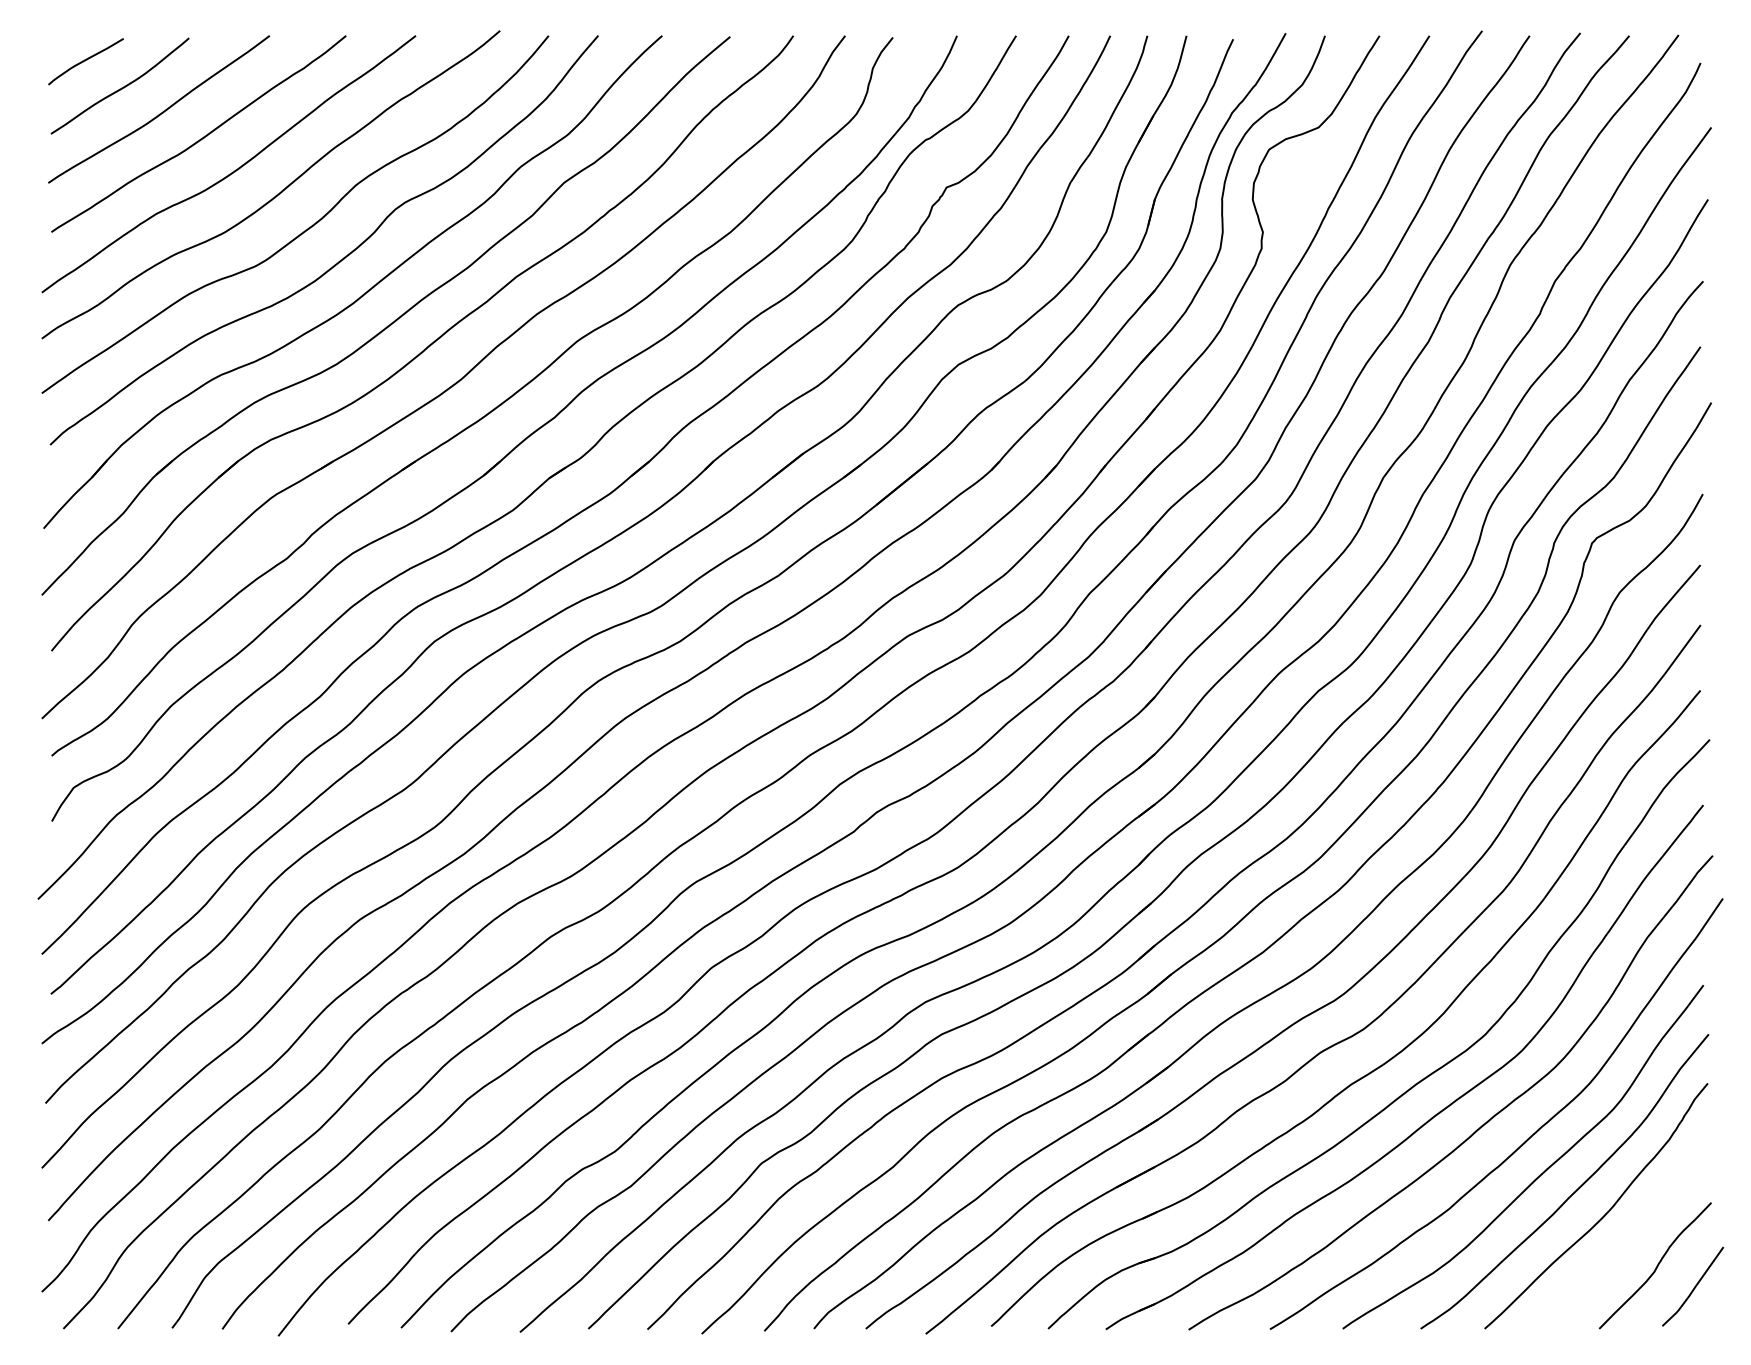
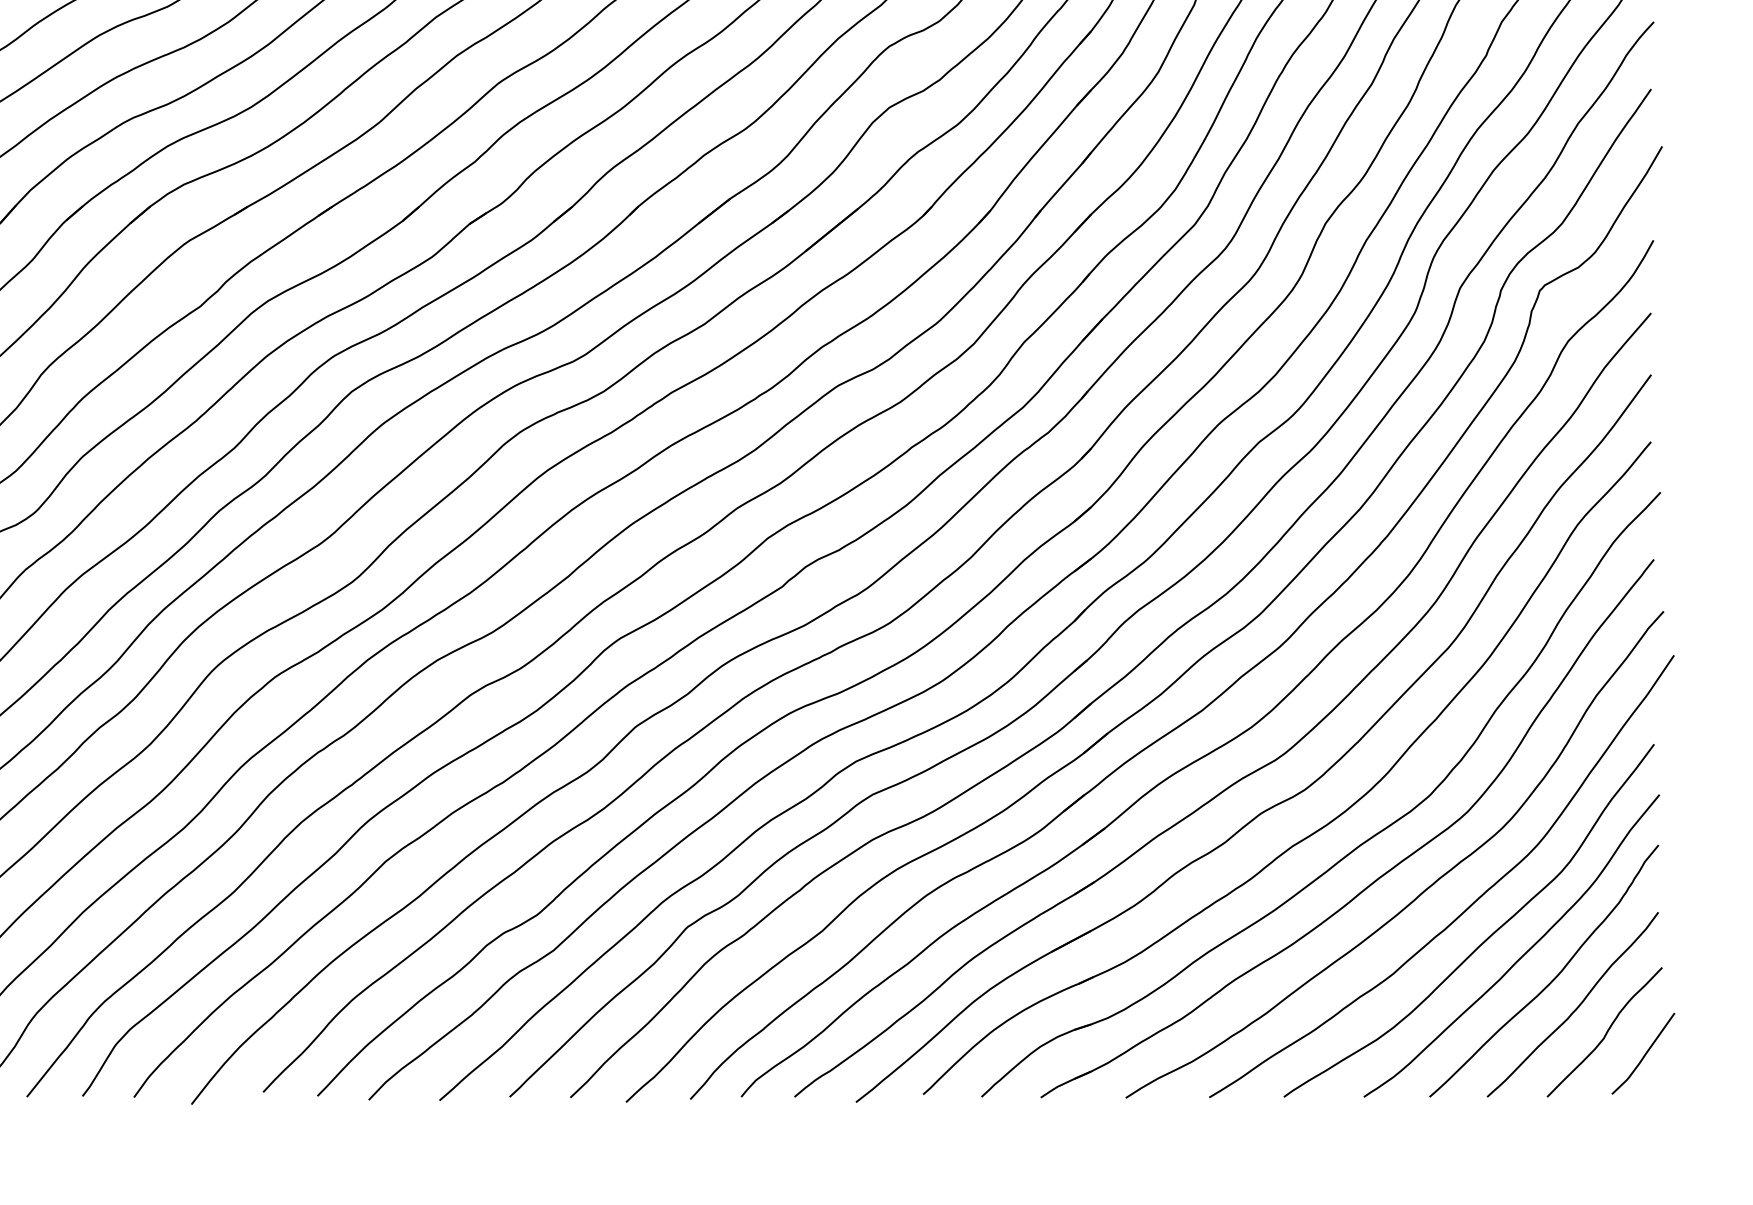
curve: (1628, 1240) -> (1577, 1006), added

